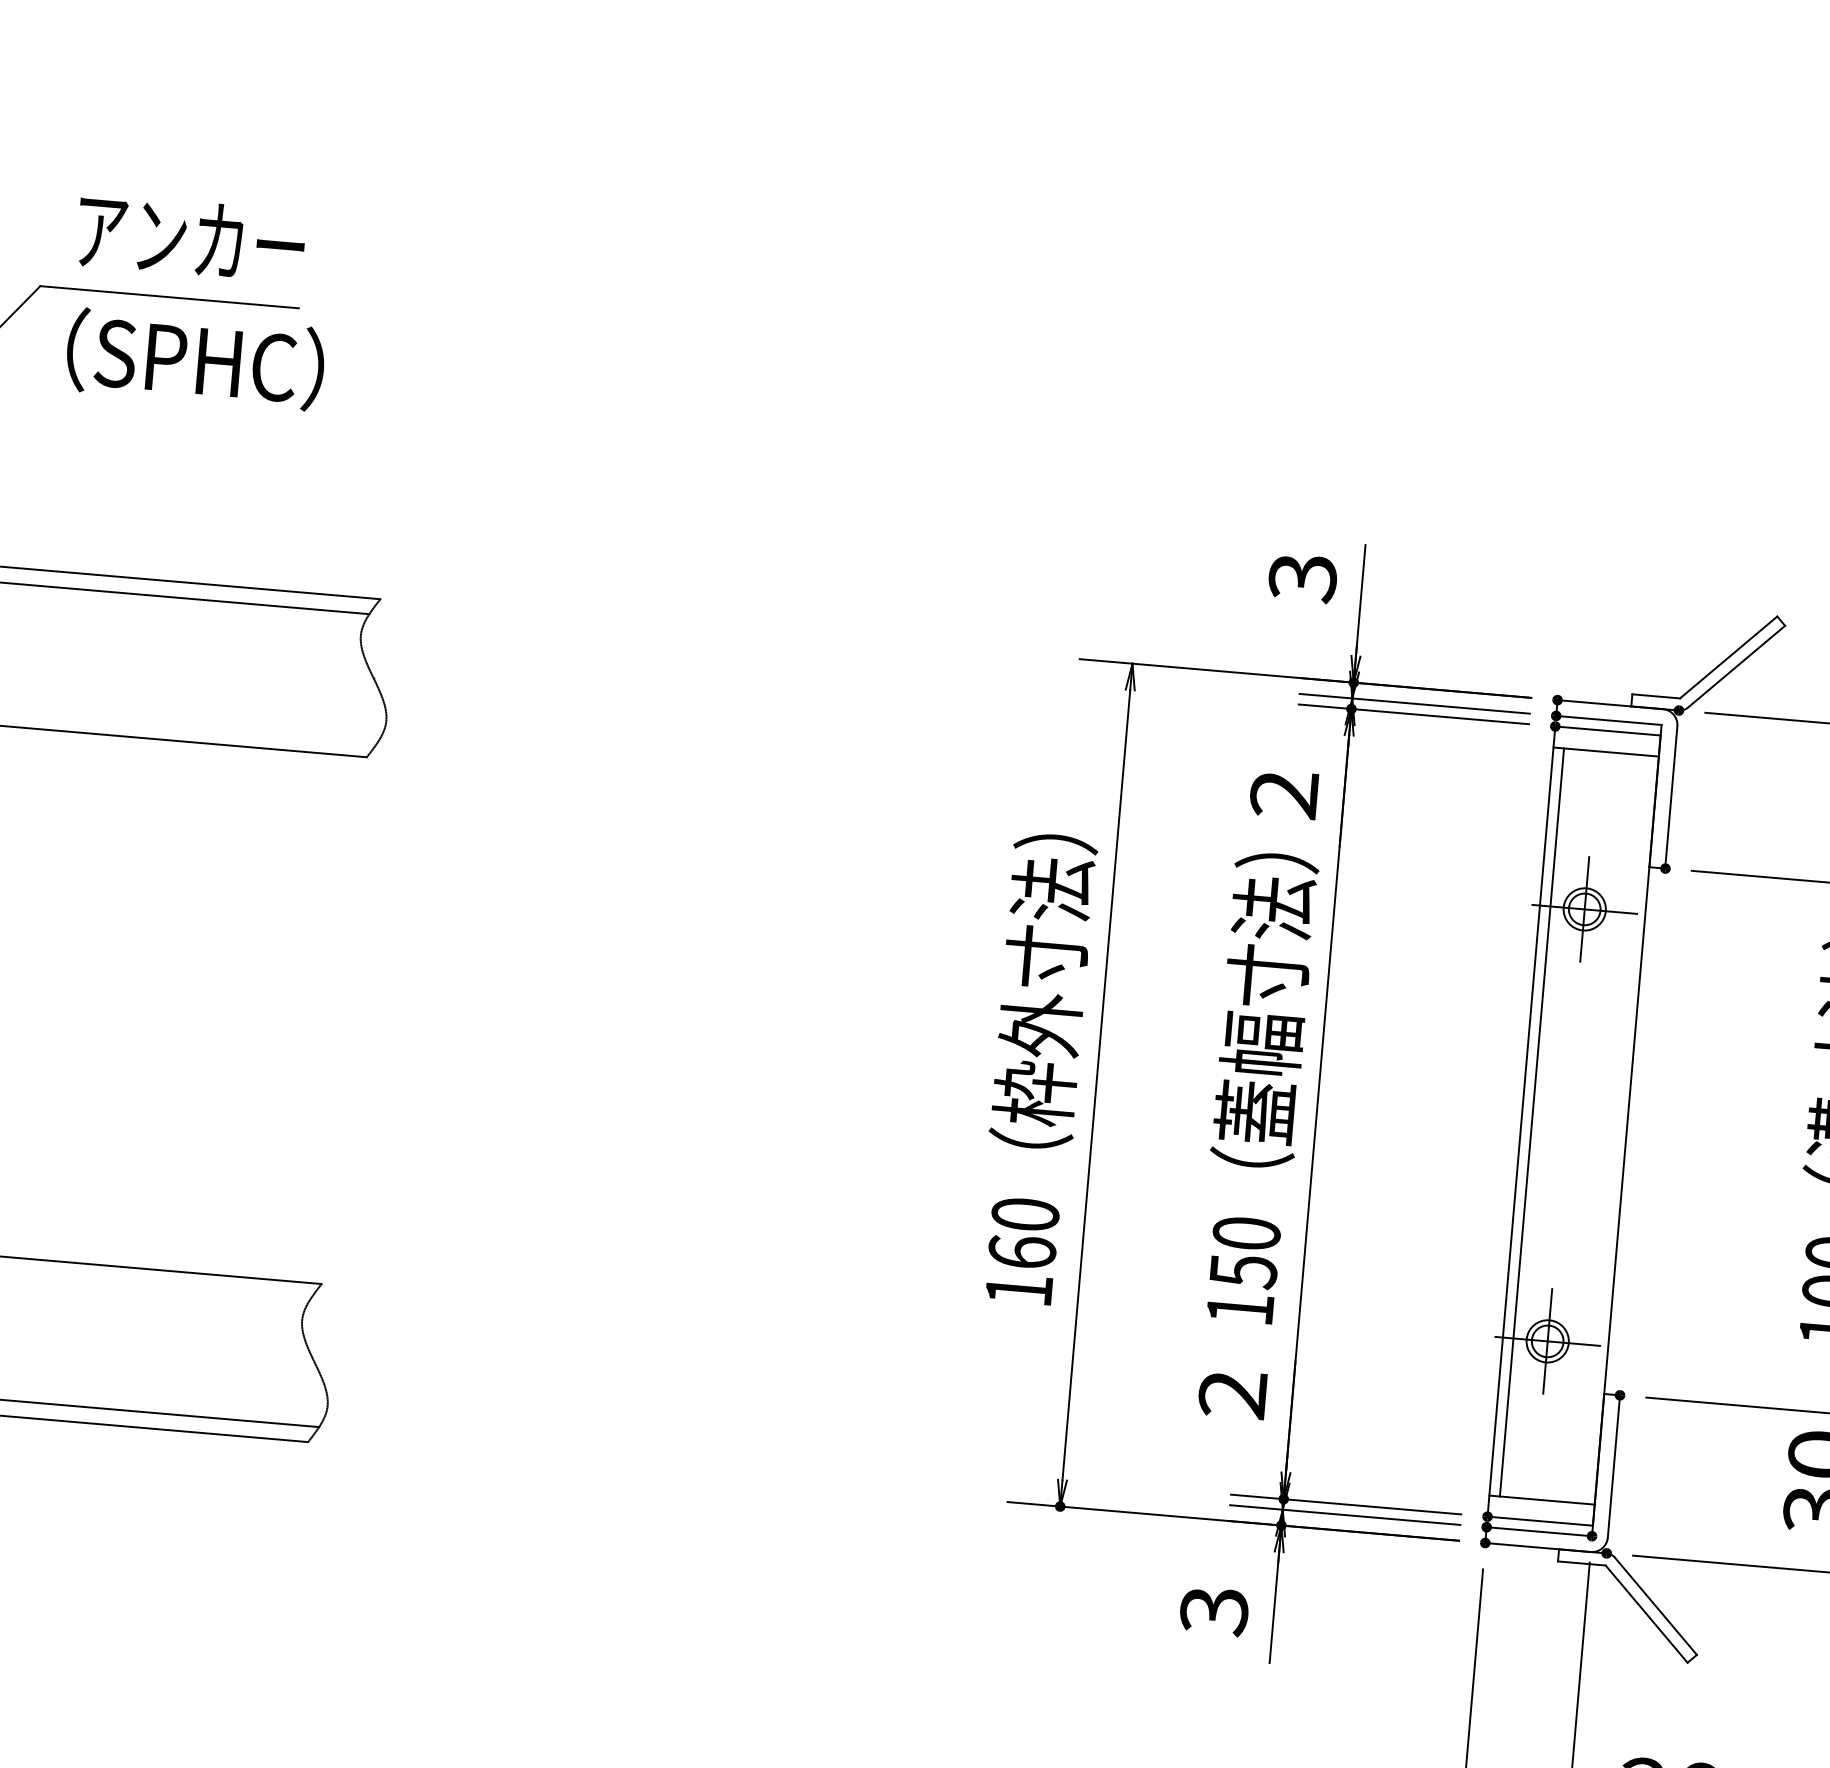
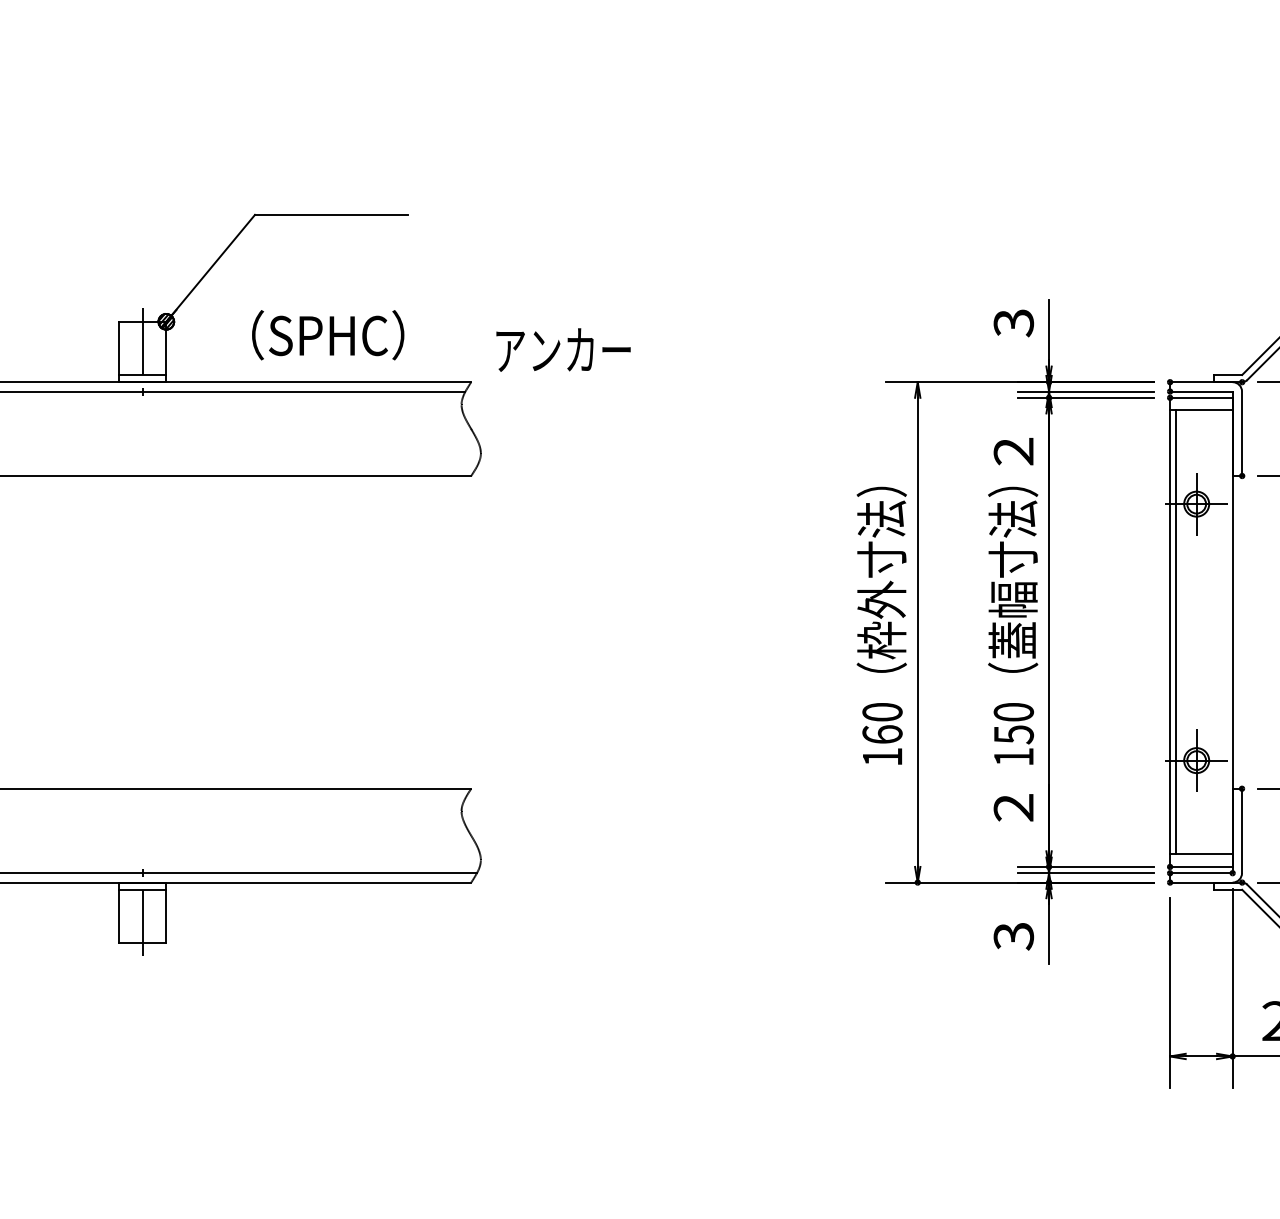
text: (191, 237) -> (563, 349), moved
text: (196, 359) -> (328, 335), moved

